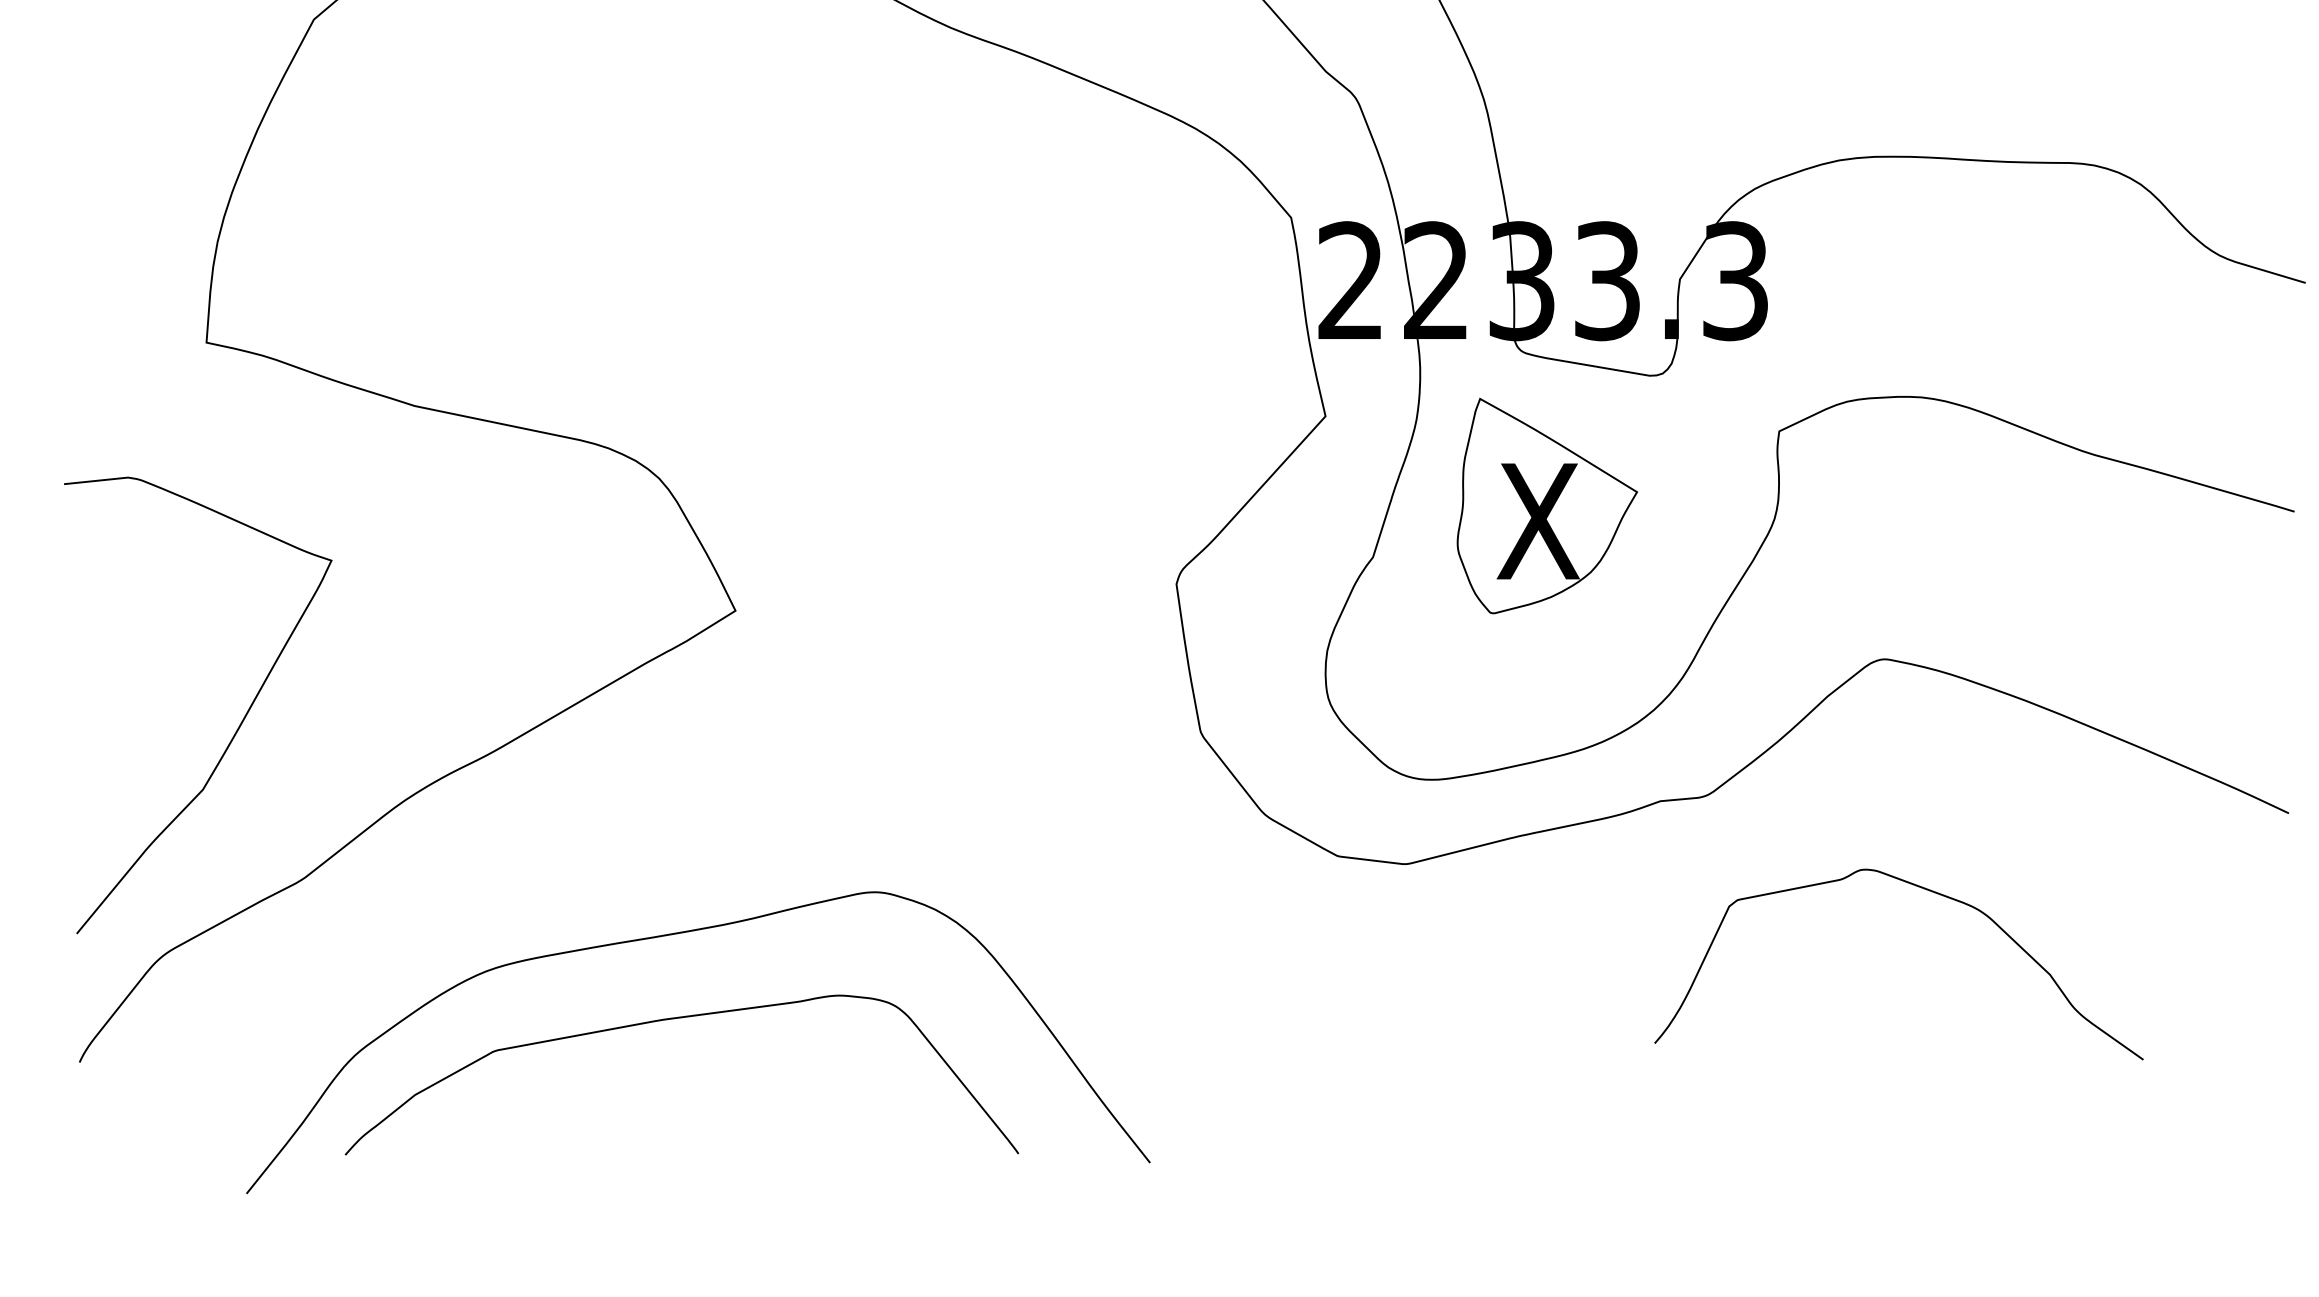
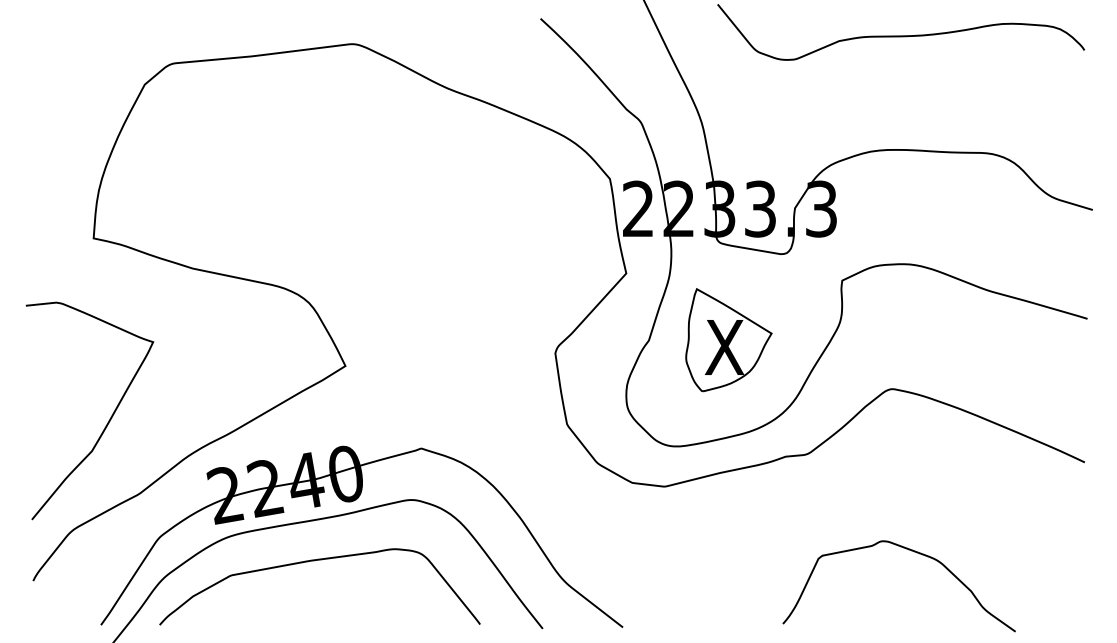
part: (1546, 506) -> (728, 340), moved
curve: (1924, 891) -> (911, 551), moved
part: (748, 897) -> (351, 502), added

